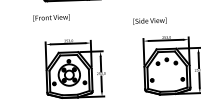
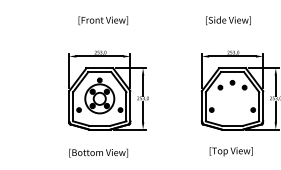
text: (51, 17) -> (103, 20), moved
text: (149, 21) -> (228, 20), moved

